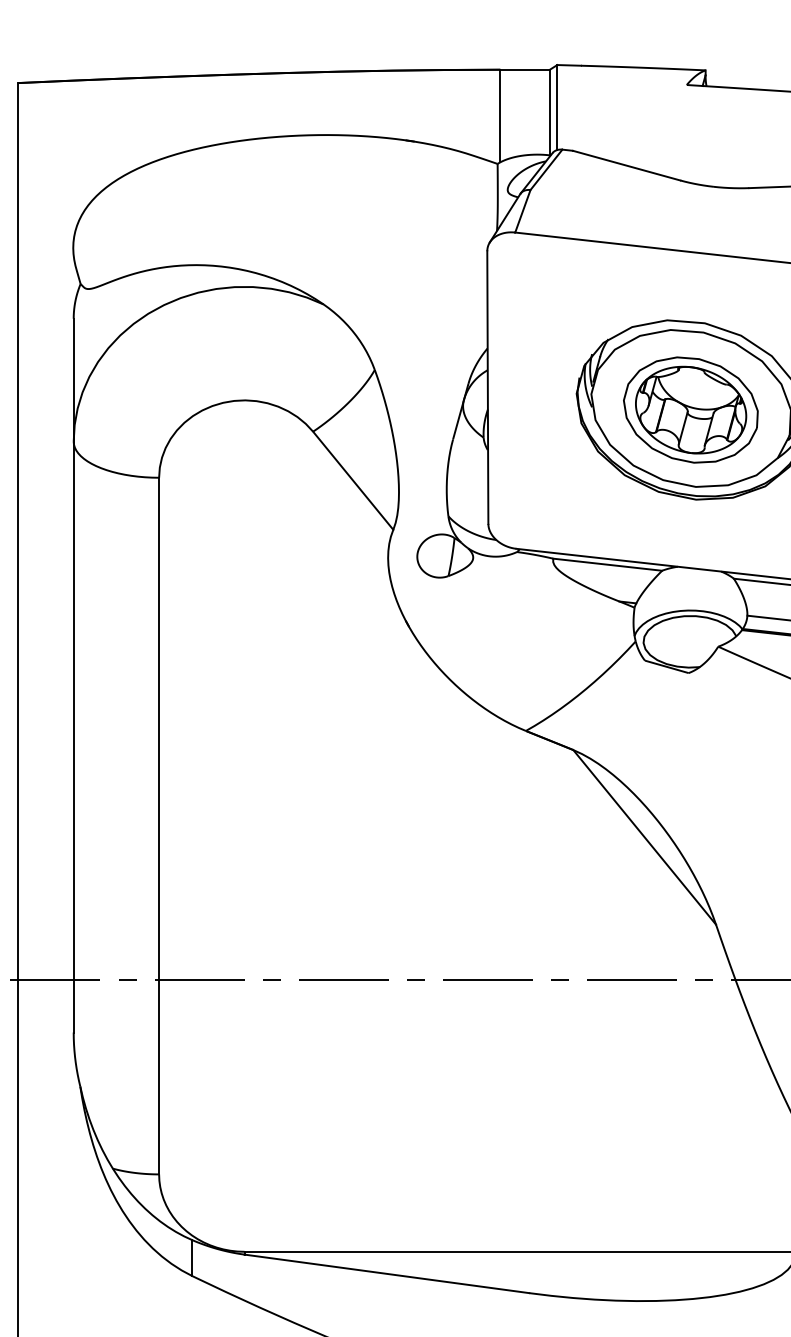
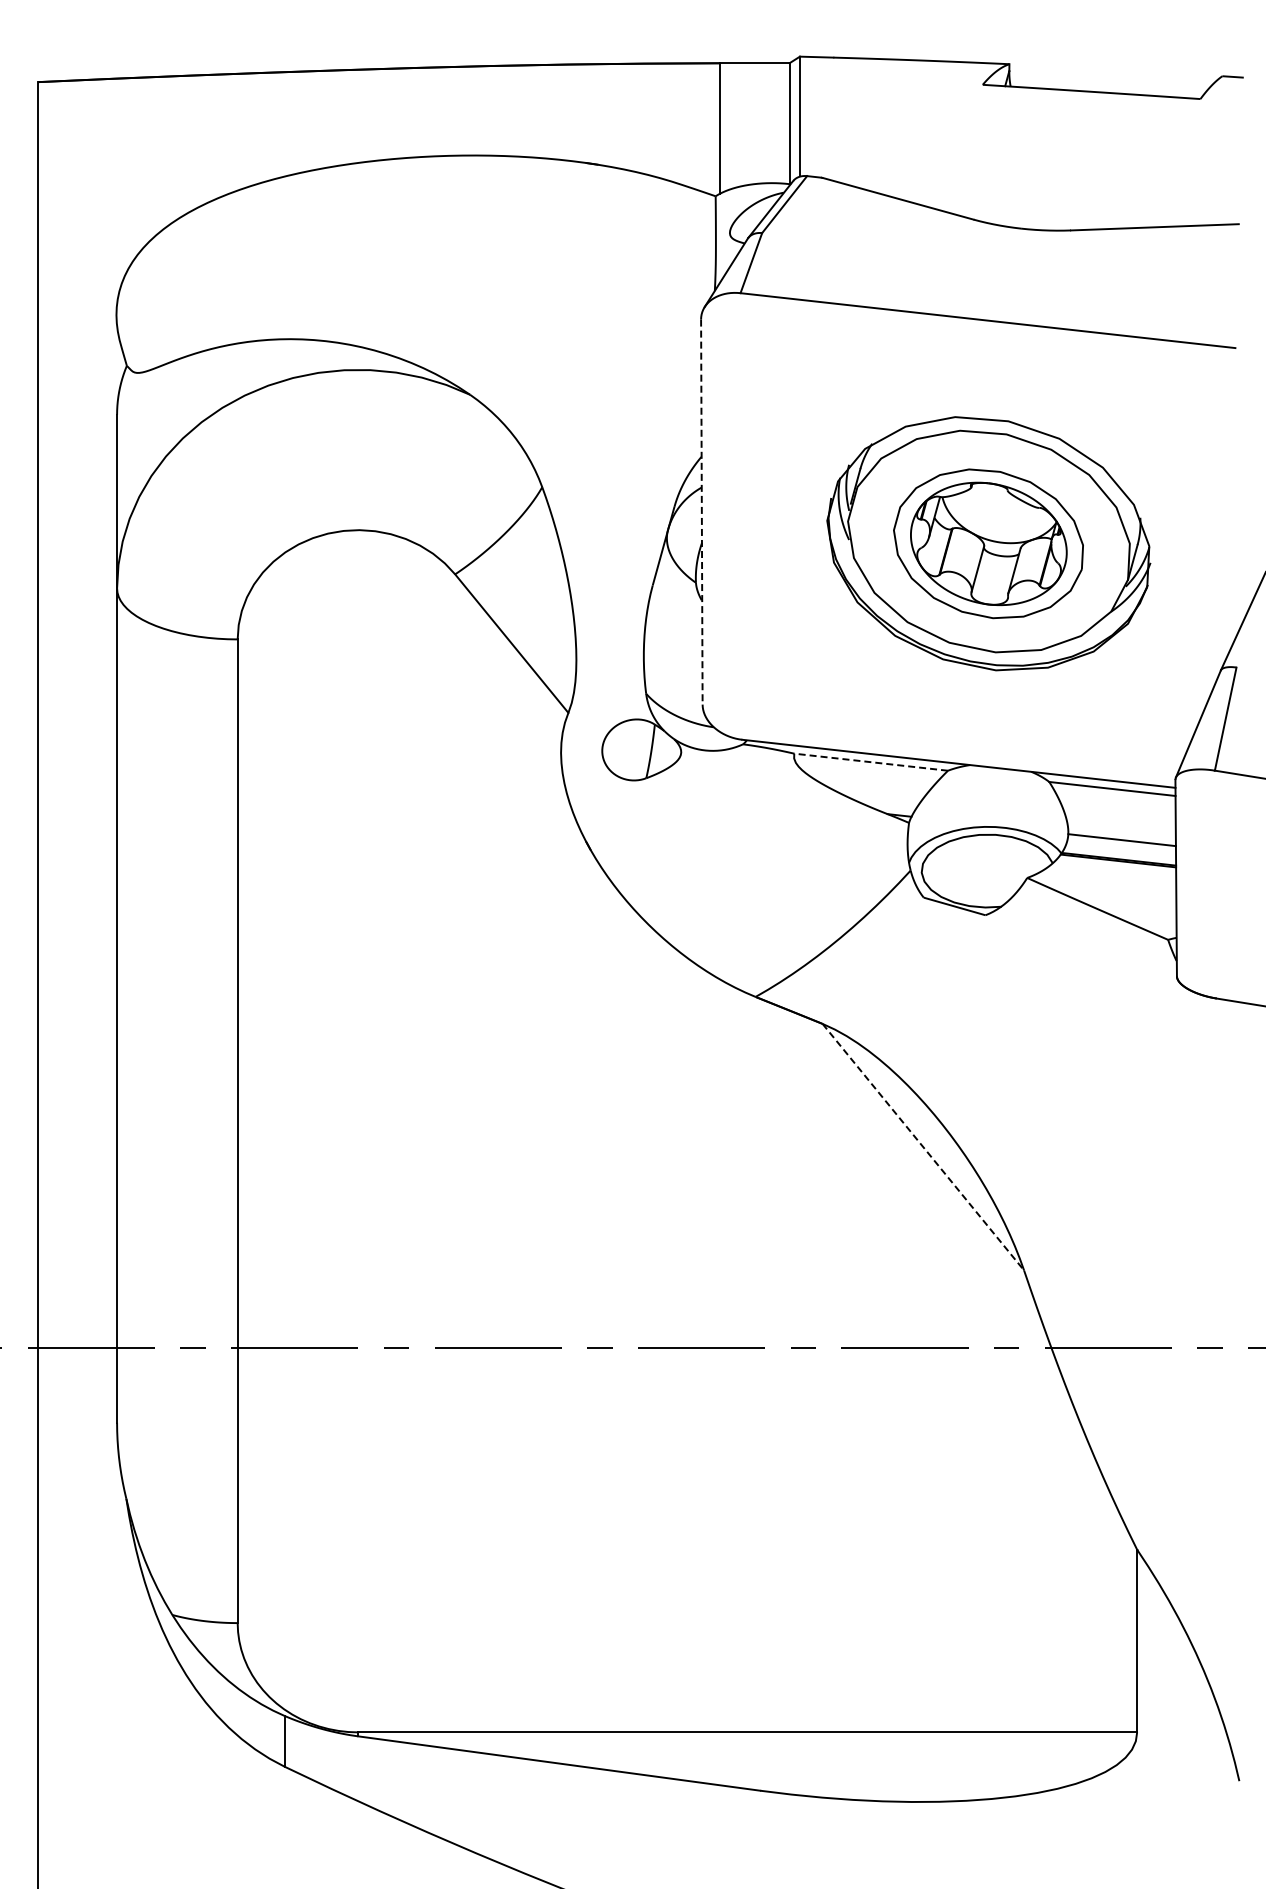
line: (487, 387) -> (701, 512), solid -> dashed
line: (607, 564) -> (870, 762), solid -> dashed
line: (644, 837) -> (923, 1147), solid -> dashed

